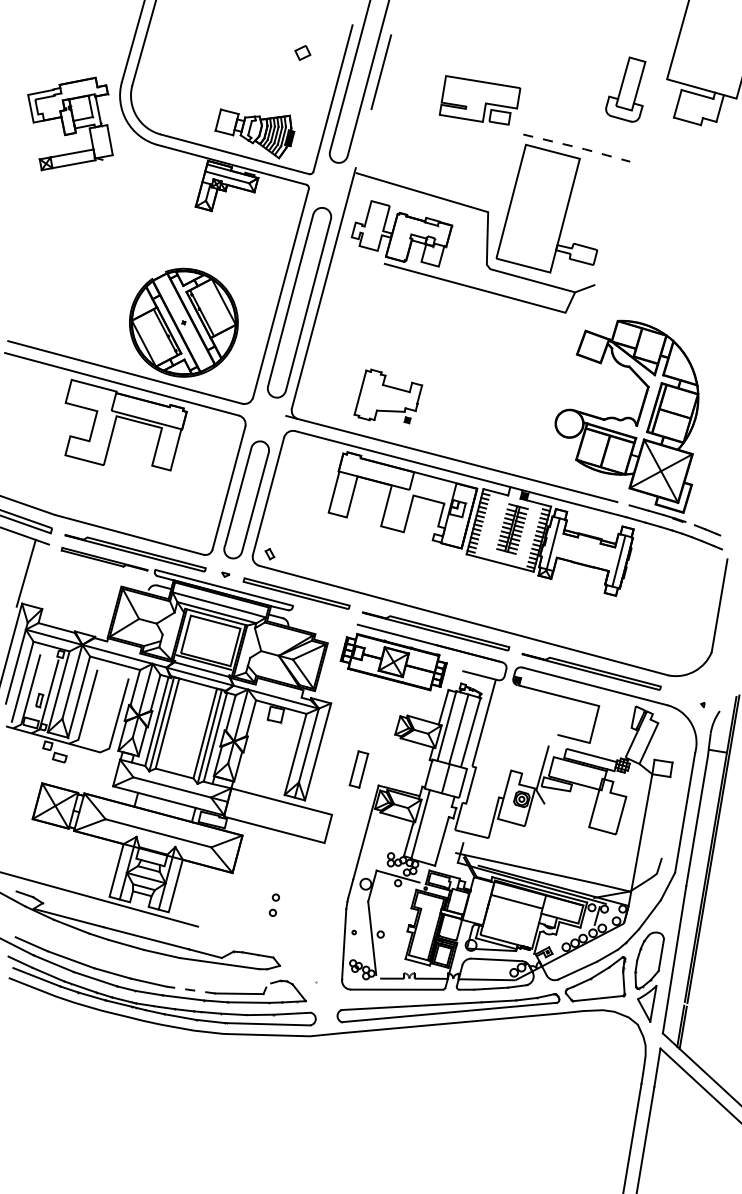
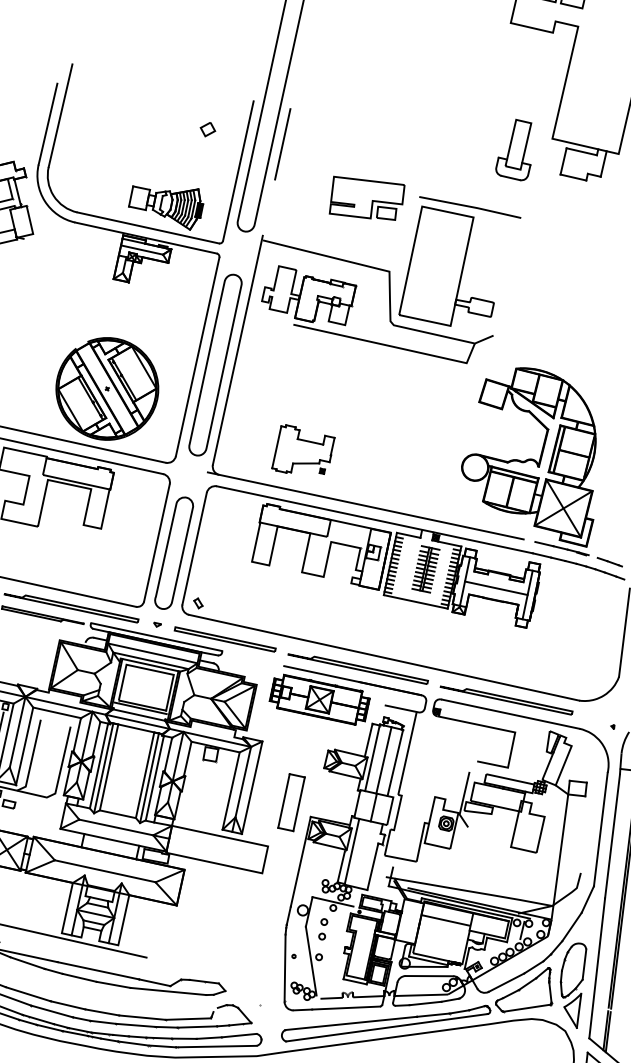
part: (479, 100) -> (366, 198), moved
line: (577, 147) -> (470, 206), dashed -> solid
line: (585, 552) -> (495, 588), added
part: (358, 769) -> (291, 802), size x1.67
part: (273, 904) -> (322, 928), moved
line: (190, 990) -> (142, 1018), dashed -> solid

